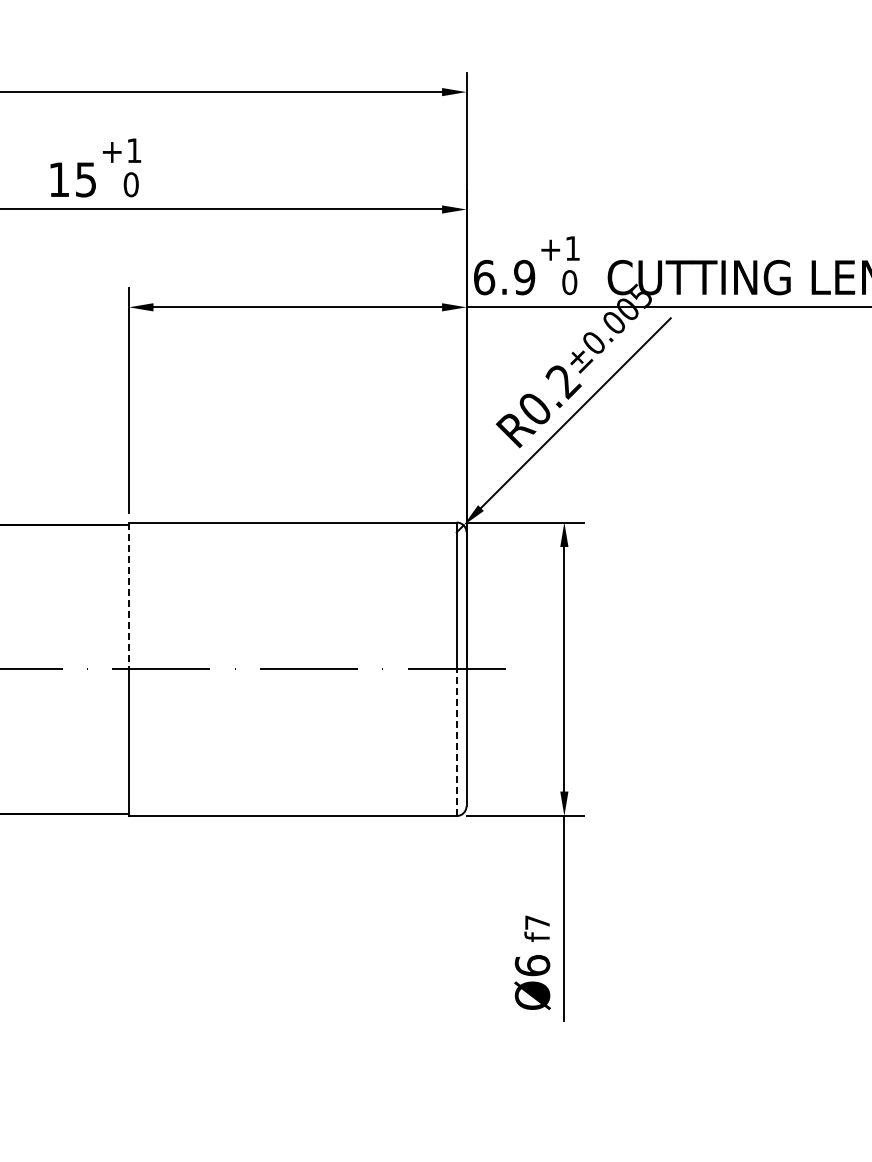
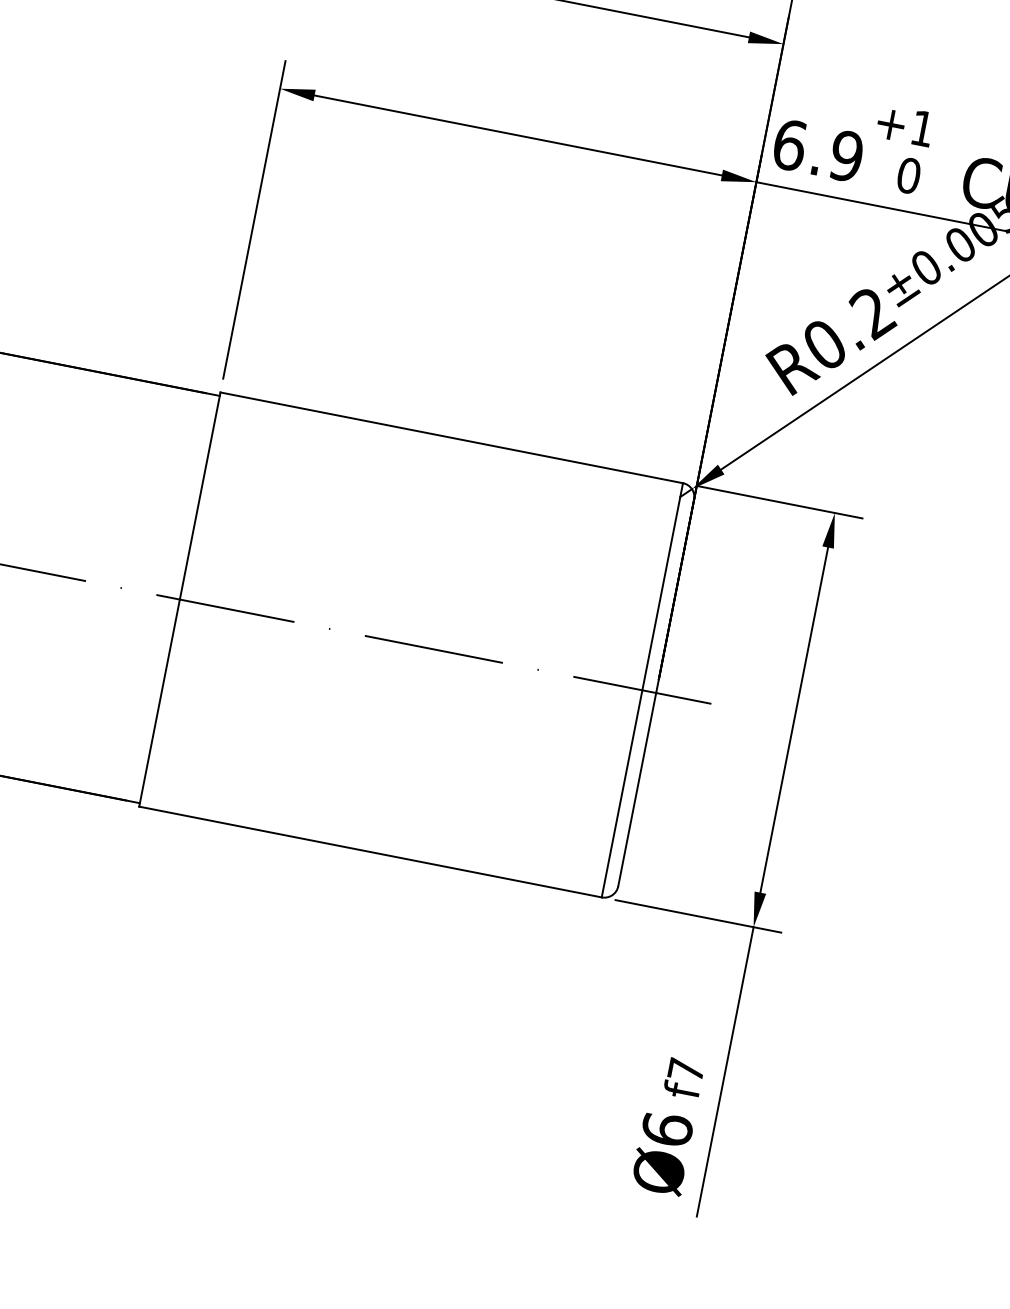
line: (129, 596) -> (200, 496), dashed -> solid
line: (456, 742) -> (621, 793), dashed -> solid

